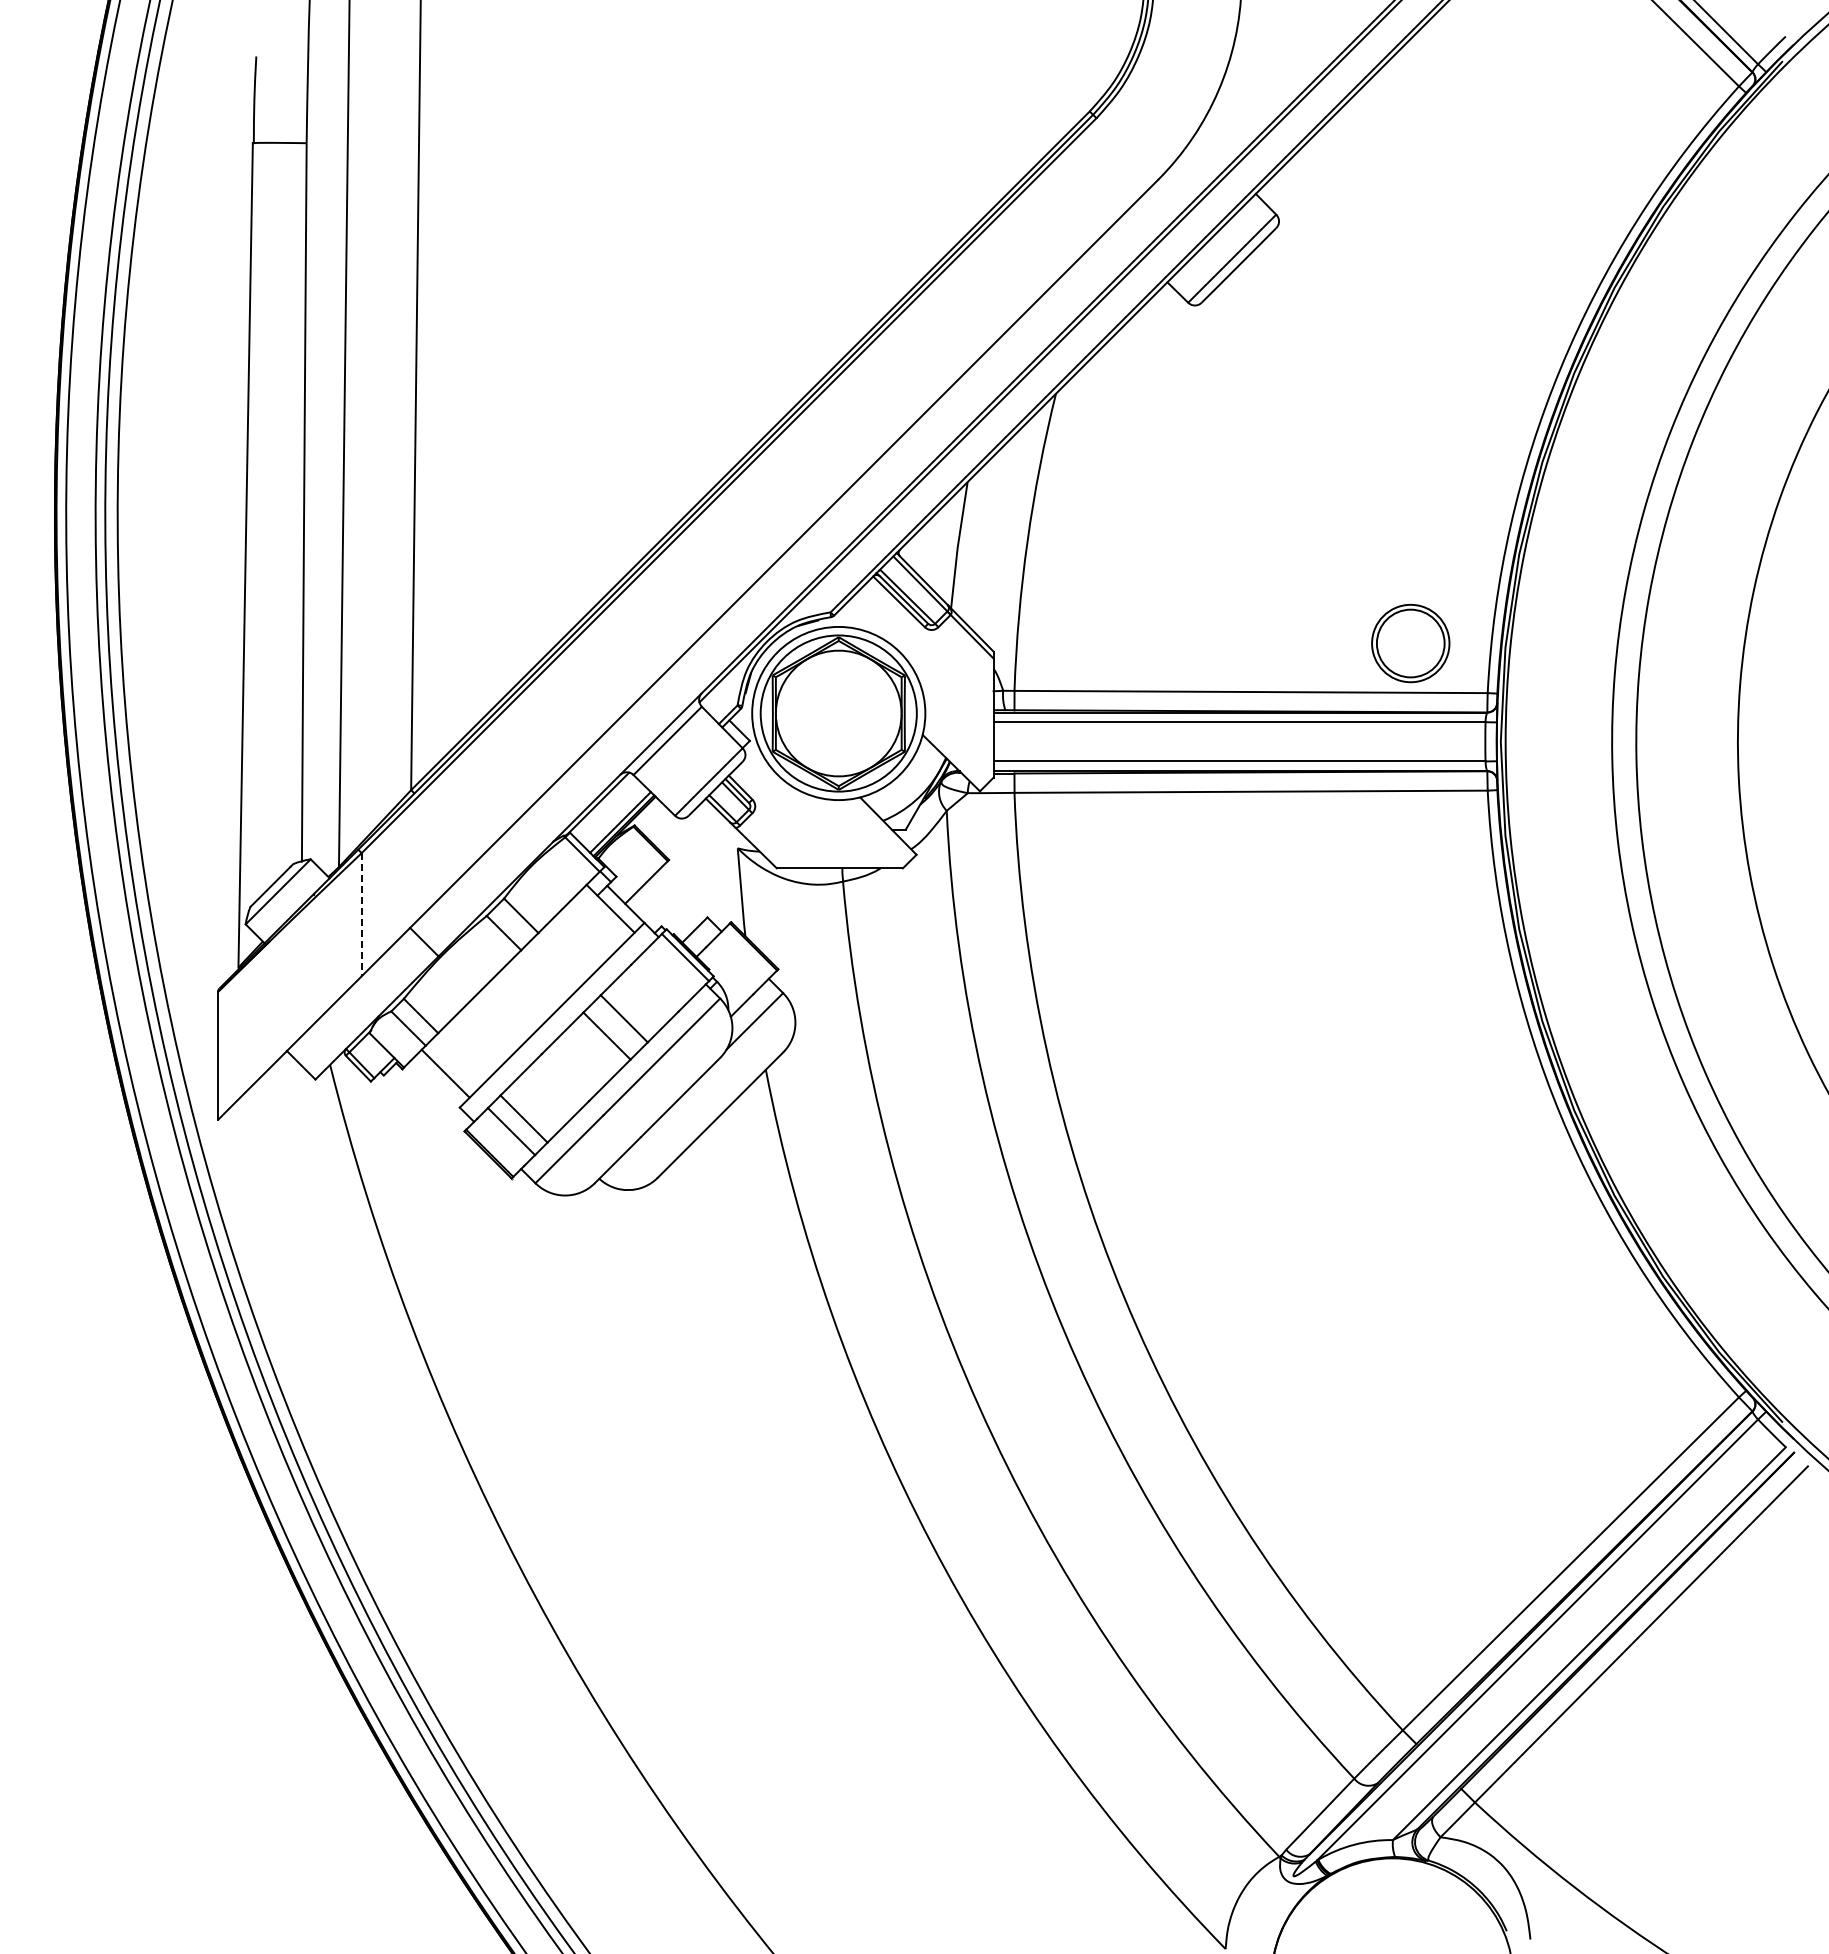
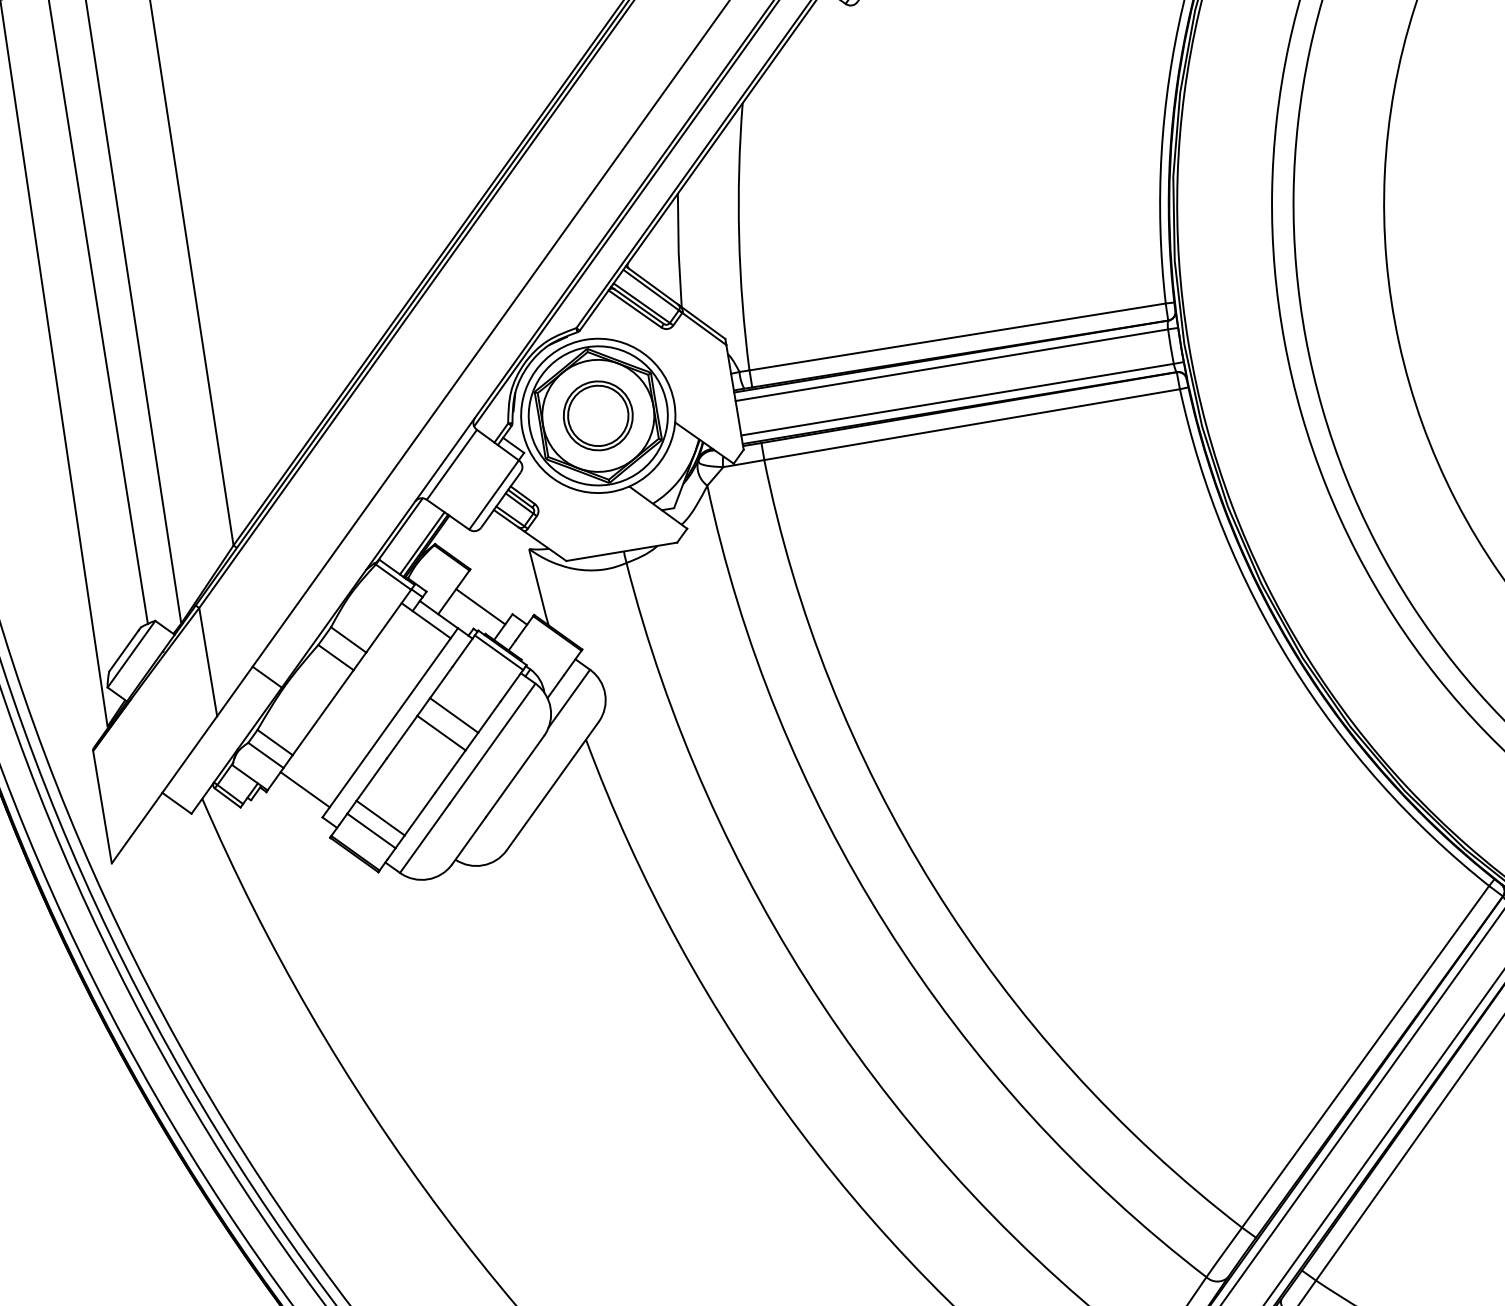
part: (1410, 643) -> (598, 415), moved
line: (673, 903) -> (480, 606), added
line: (361, 914) -> (207, 662), dashed -> solid

